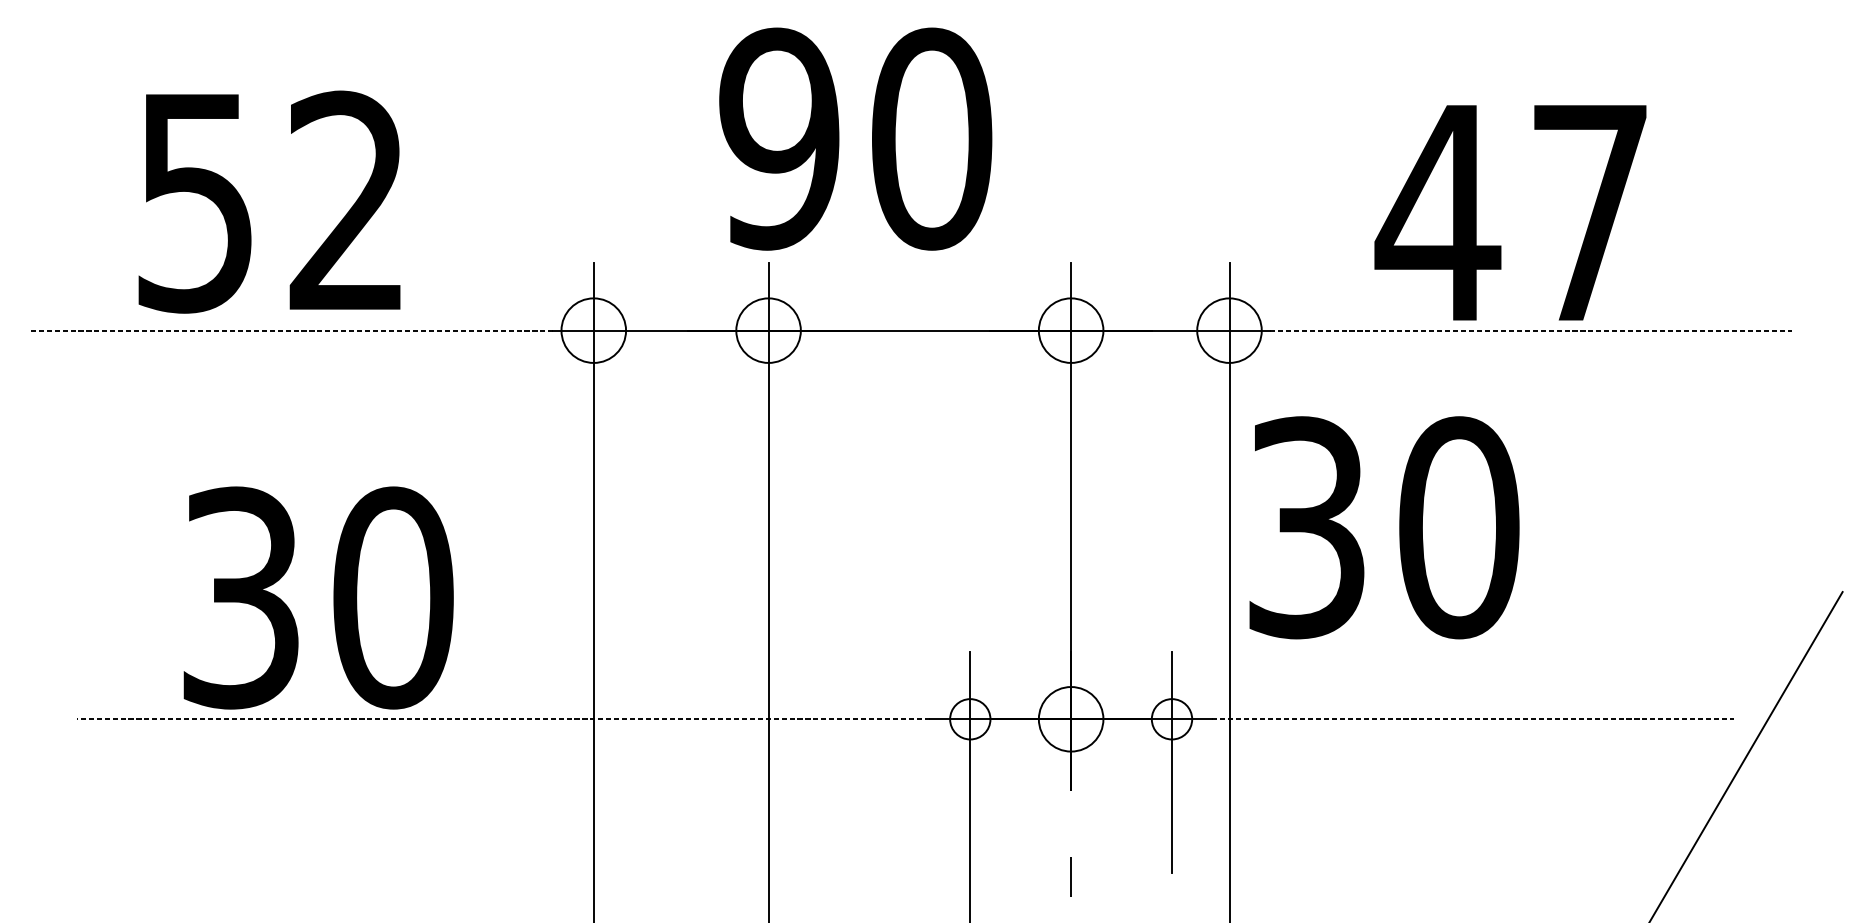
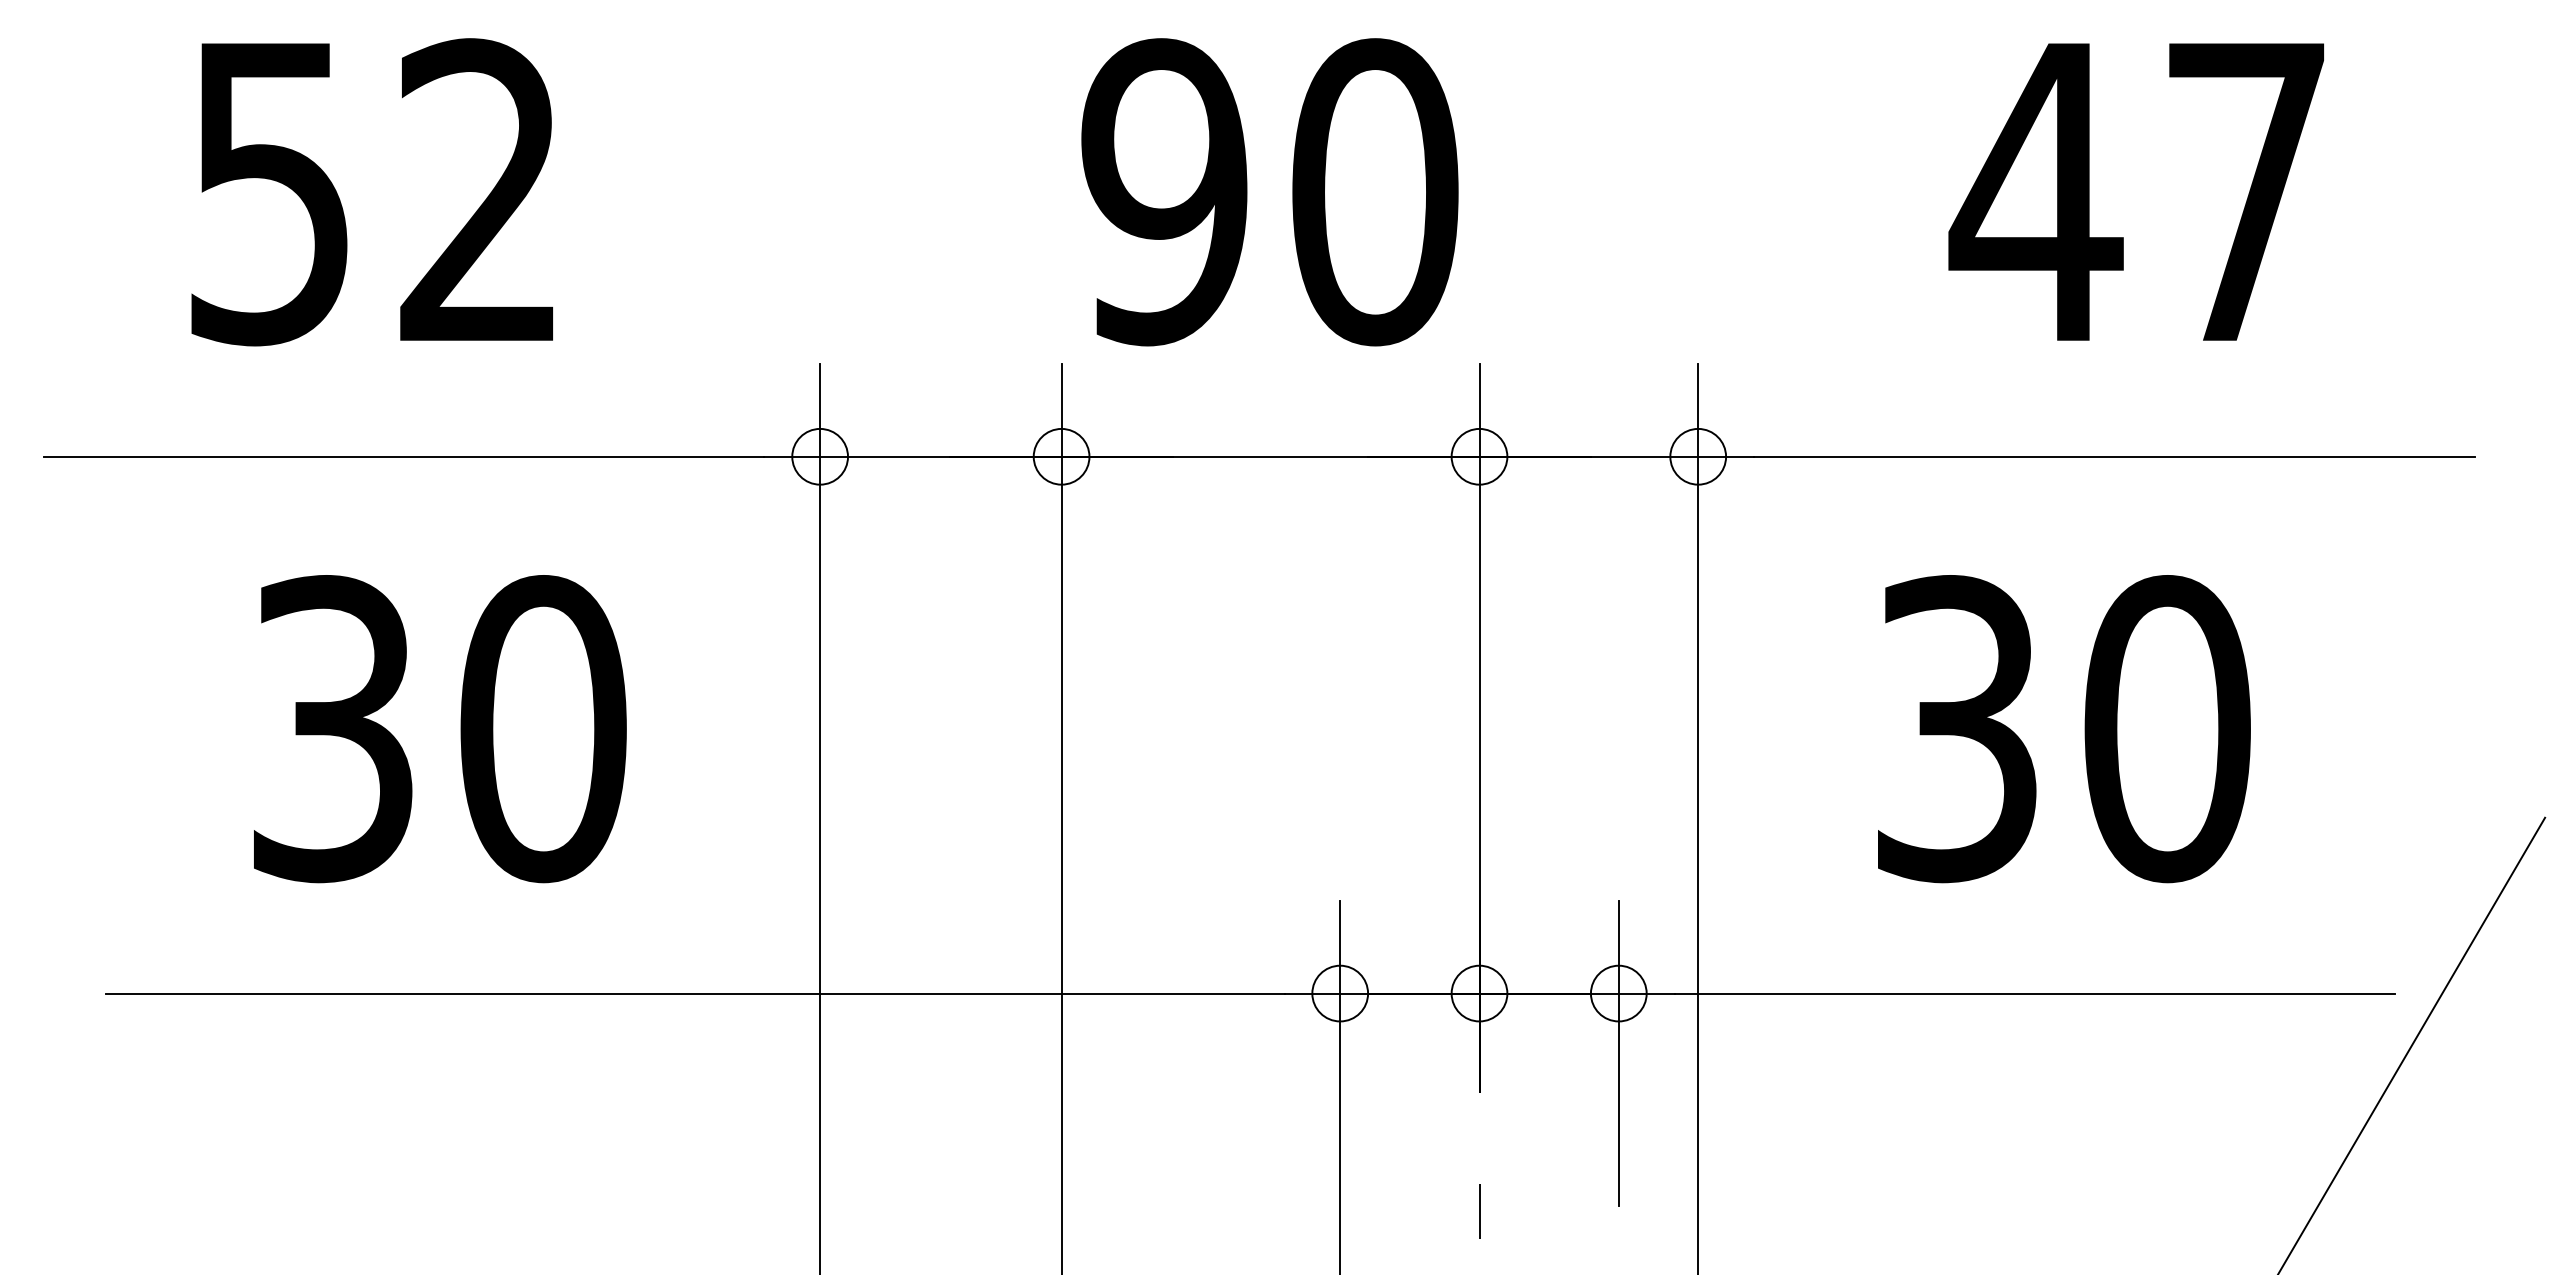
text: (855, 139) -> (1269, 192), moved
text: (268, 202) -> (371, 192), moved
text: (1509, 212) -> (2135, 191), moved
line: (292, 330) -> (403, 456), dashed -> solid
circle: (594, 330) -> (820, 456), size x0.62
circle: (768, 330) -> (1061, 456), size x0.62
circle: (1071, 330) -> (1479, 456), size x0.62
circle: (1229, 330) -> (1698, 456), size x0.62
line: (1530, 330) -> (2114, 456), dashed -> solid
text: (1384, 528) -> (2064, 729), moved
text: (318, 598) -> (440, 729), moved
line: (502, 719) -> (694, 993), dashed -> solid
circle: (1071, 719) -> (1479, 993), size x0.62
line: (1473, 719) -> (2035, 993), dashed -> solid

